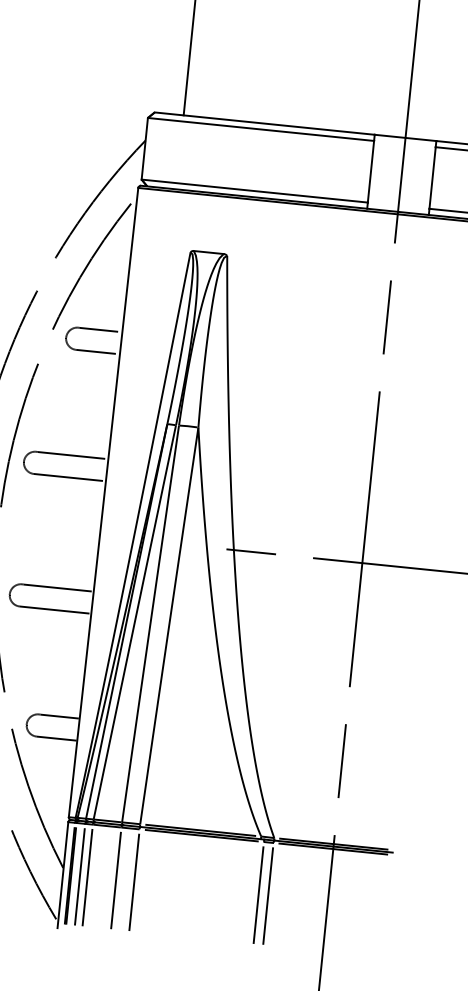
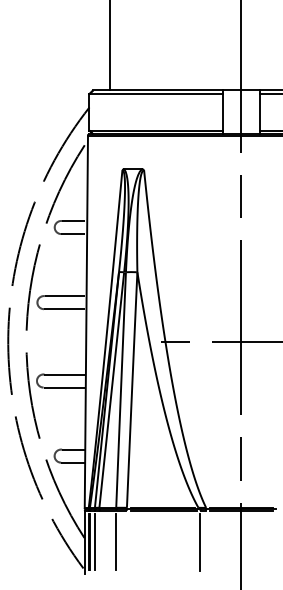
line: (88, 876) -> (99, 541), removed
line: (133, 881) -> (126, 541), removed
line: (268, 896) -> (206, 542), removed

